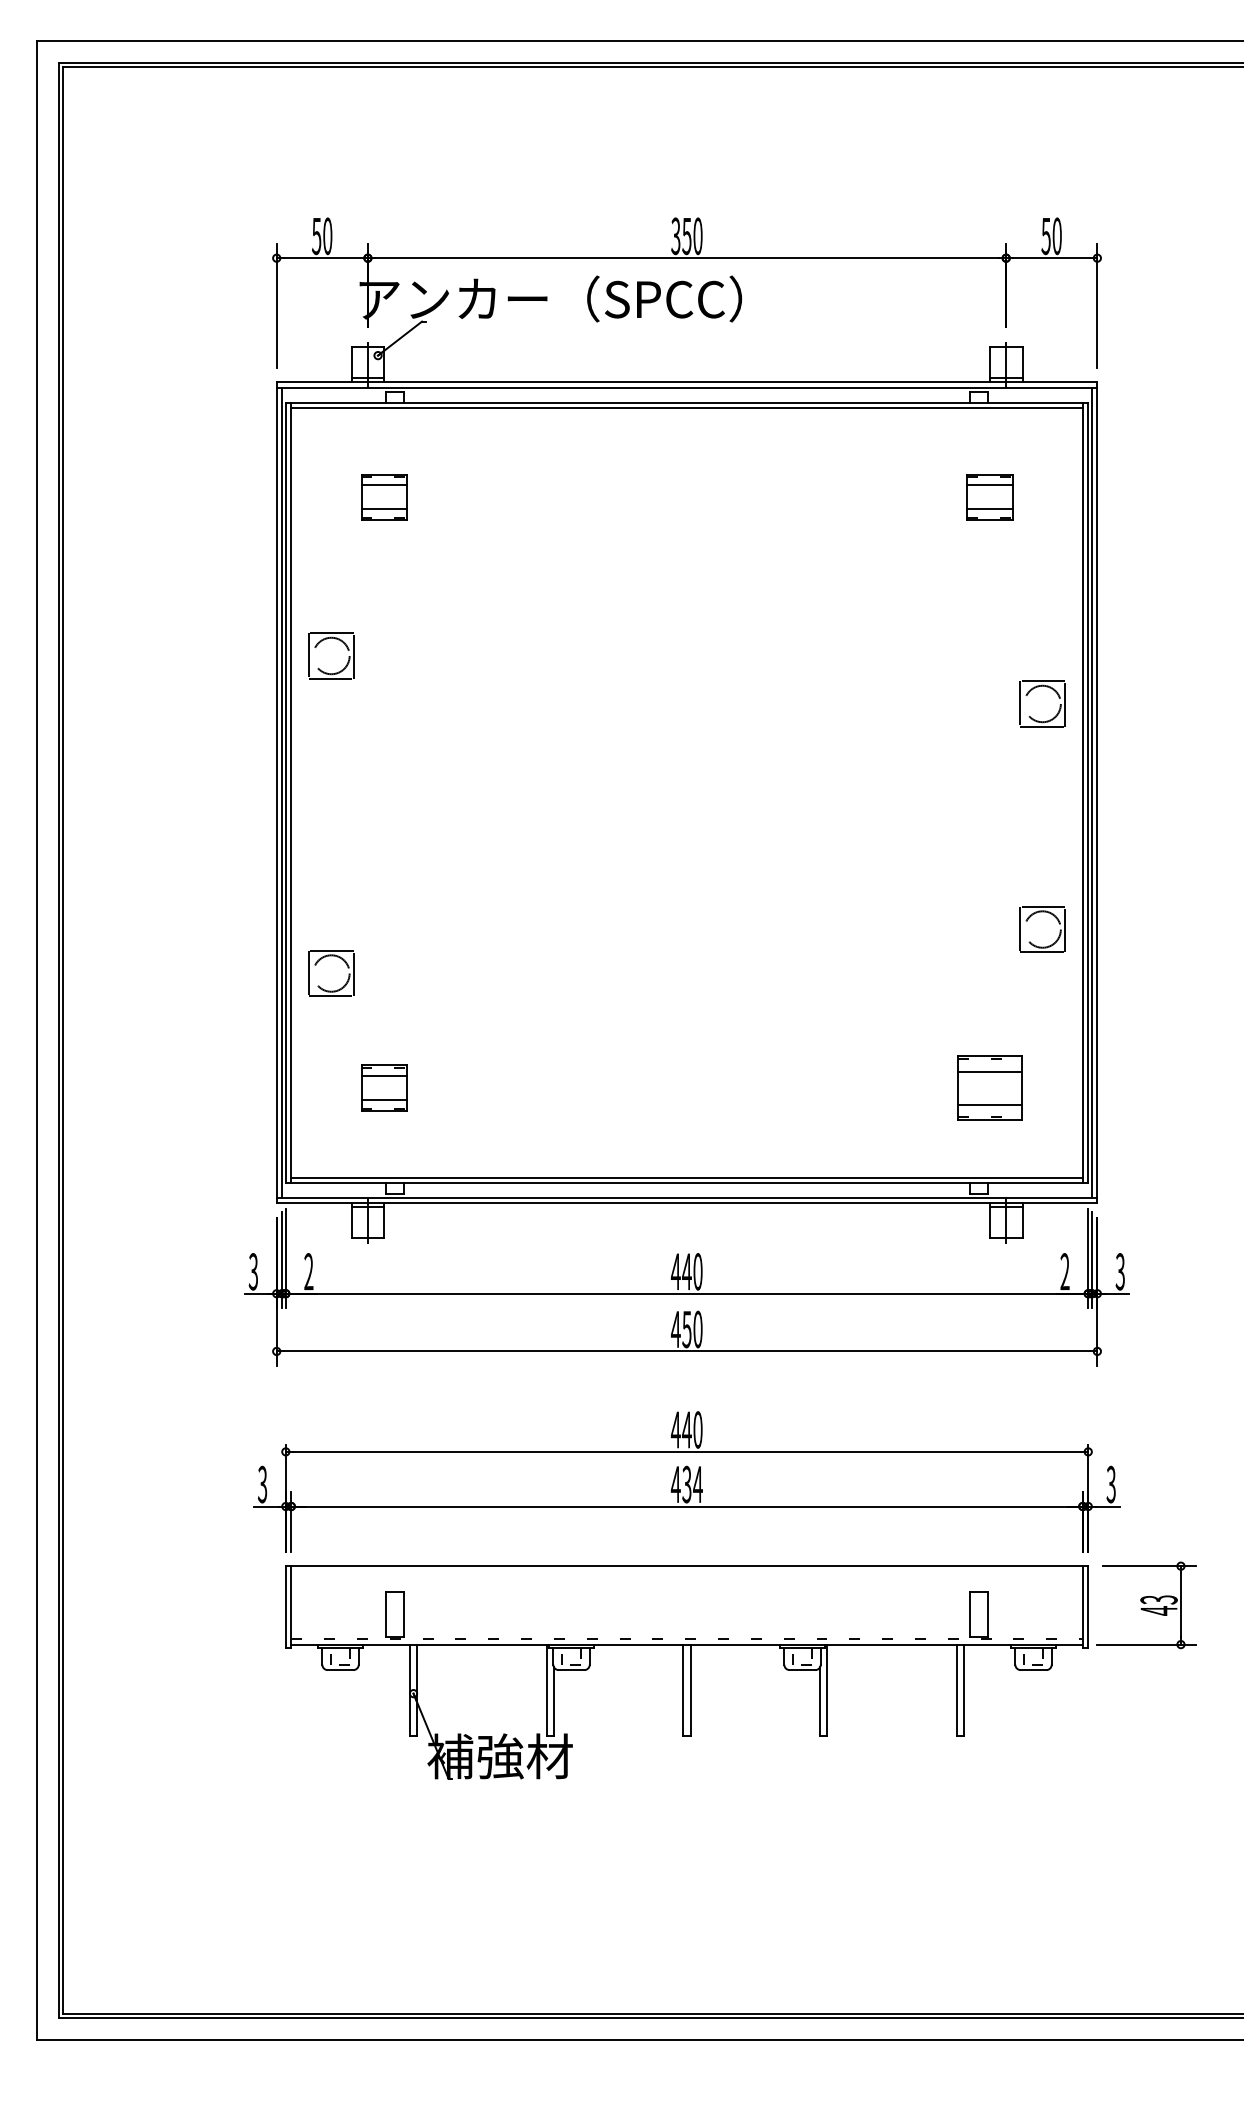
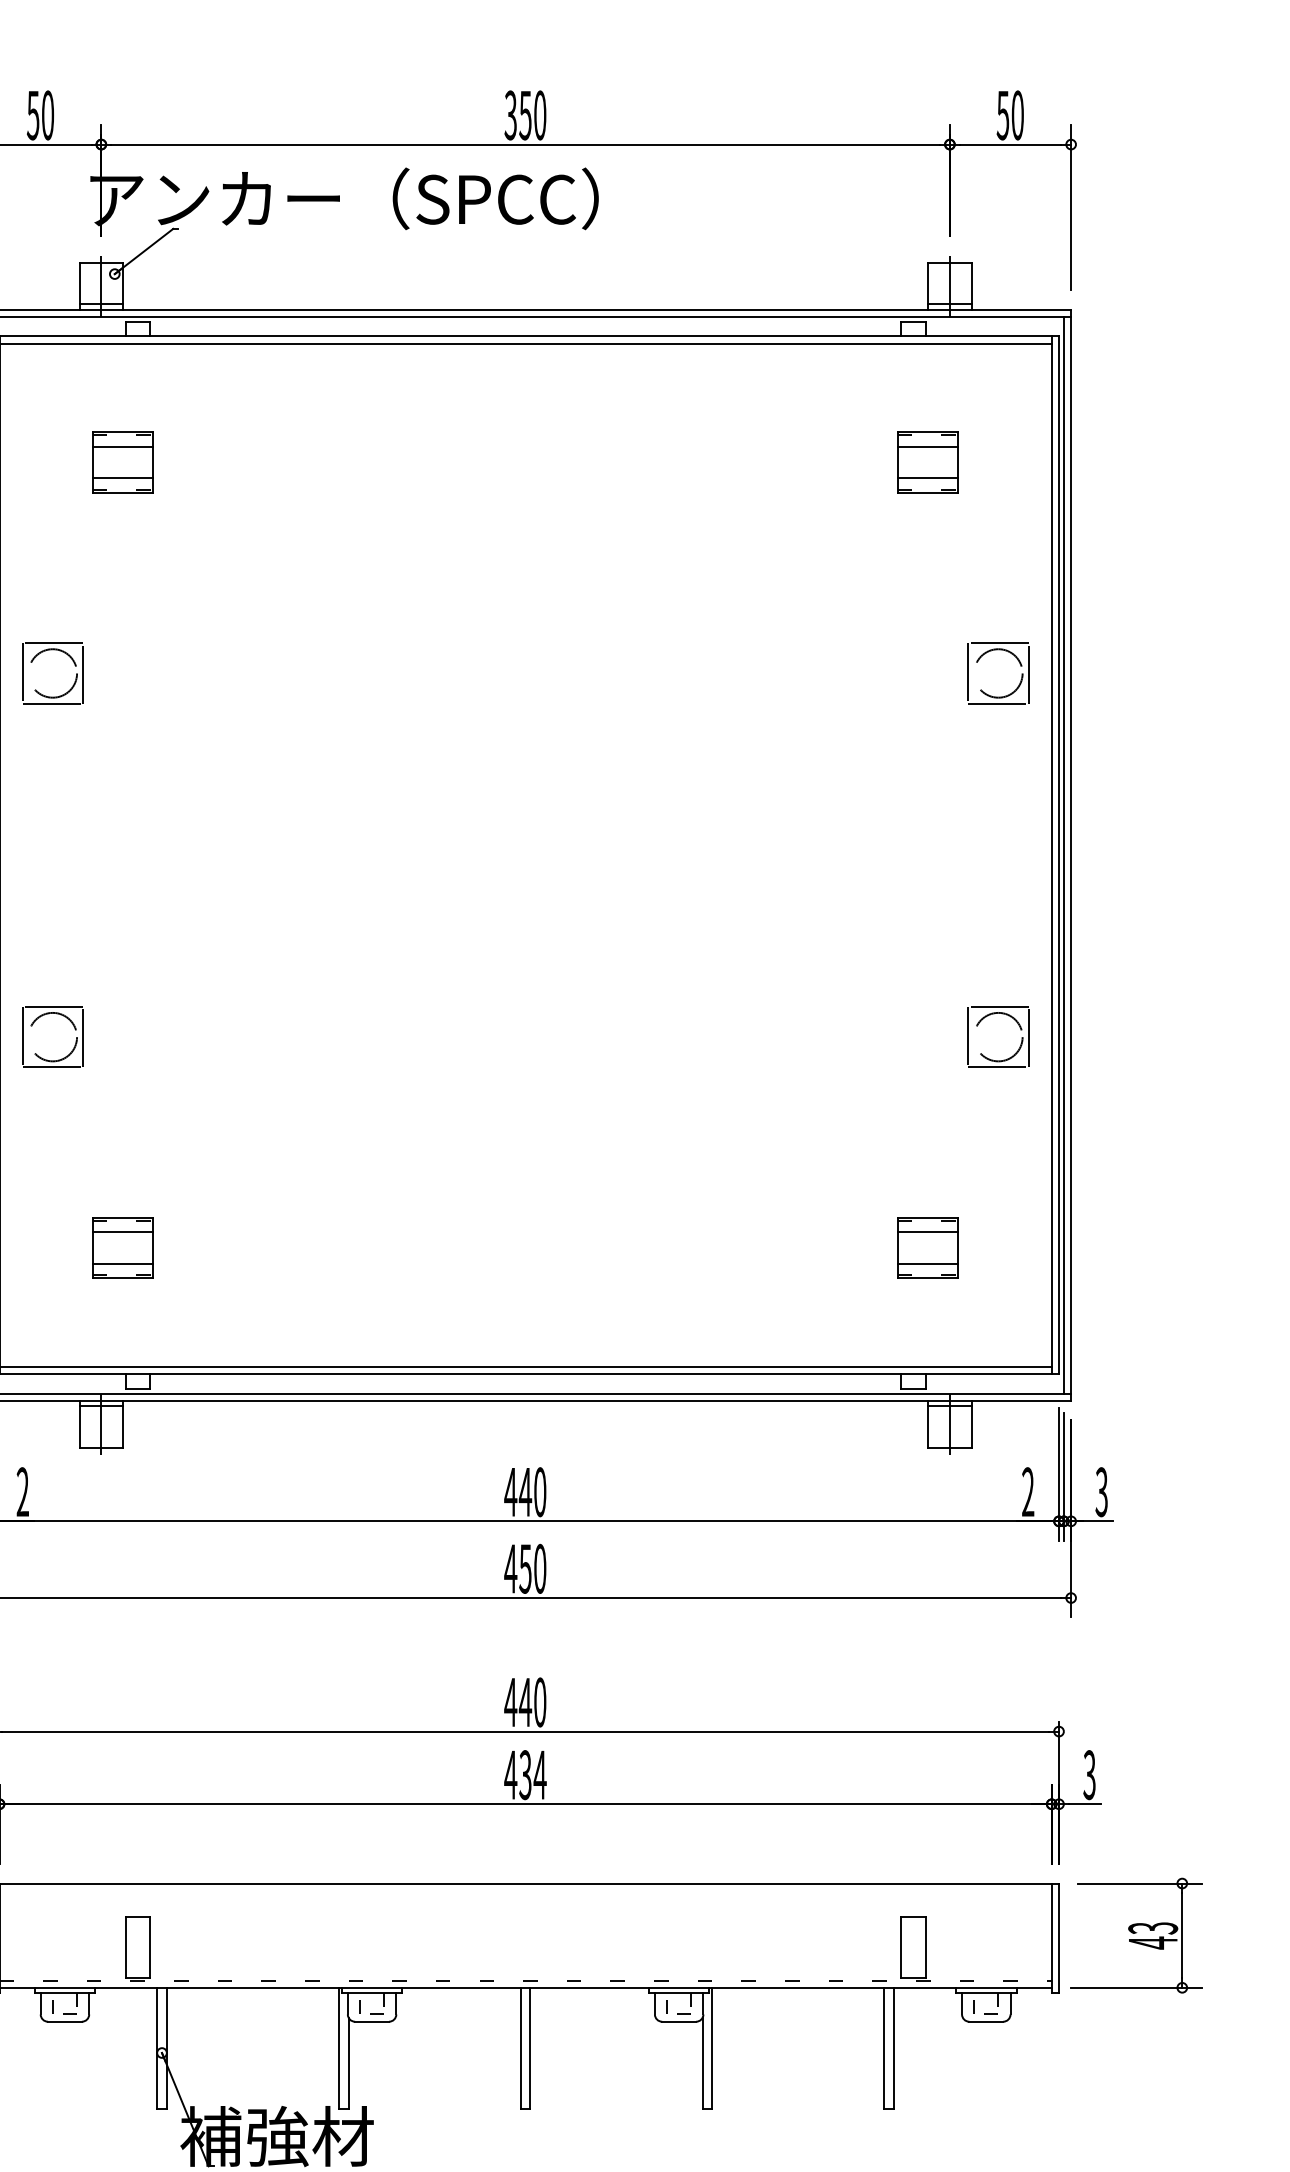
part: (1032, 690) -> (984, 655), moved
part: (319, 961) -> (36, 1021), moved
part: (989, 1087) -> (927, 1247), size x0.71

